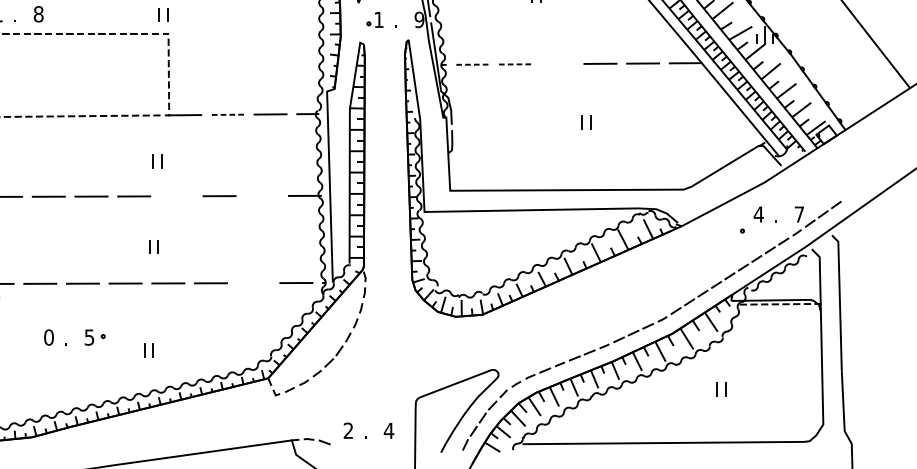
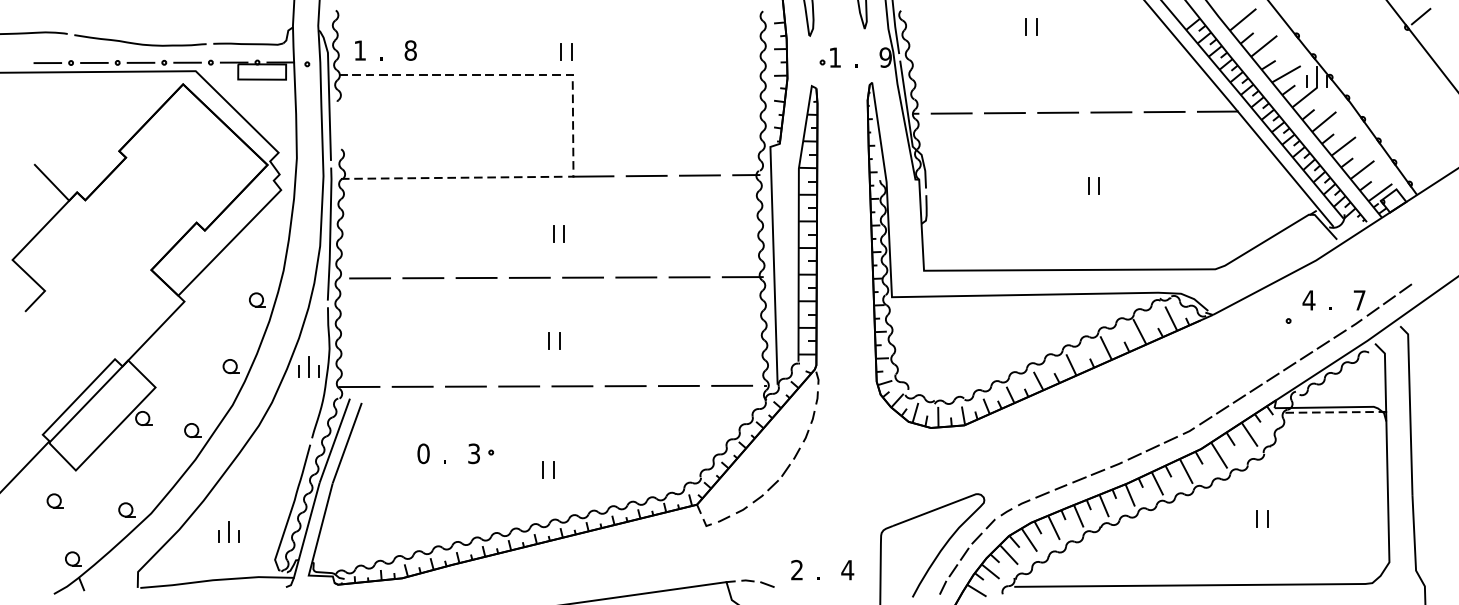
line: (558, 63) -> (1058, 112), added
line: (472, 64) -> (951, 113), dashed -> solid
line: (514, 64) -> (1004, 113), dashed -> solid
line: (227, 115) -> (646, 176), dashed -> solid
line: (177, 196) -> (583, 277), added
line: (262, 196) -> (689, 277), added
line: (253, 282) -> (678, 385), added
text: (89, 337) -> (473, 453), 5 -> 3

